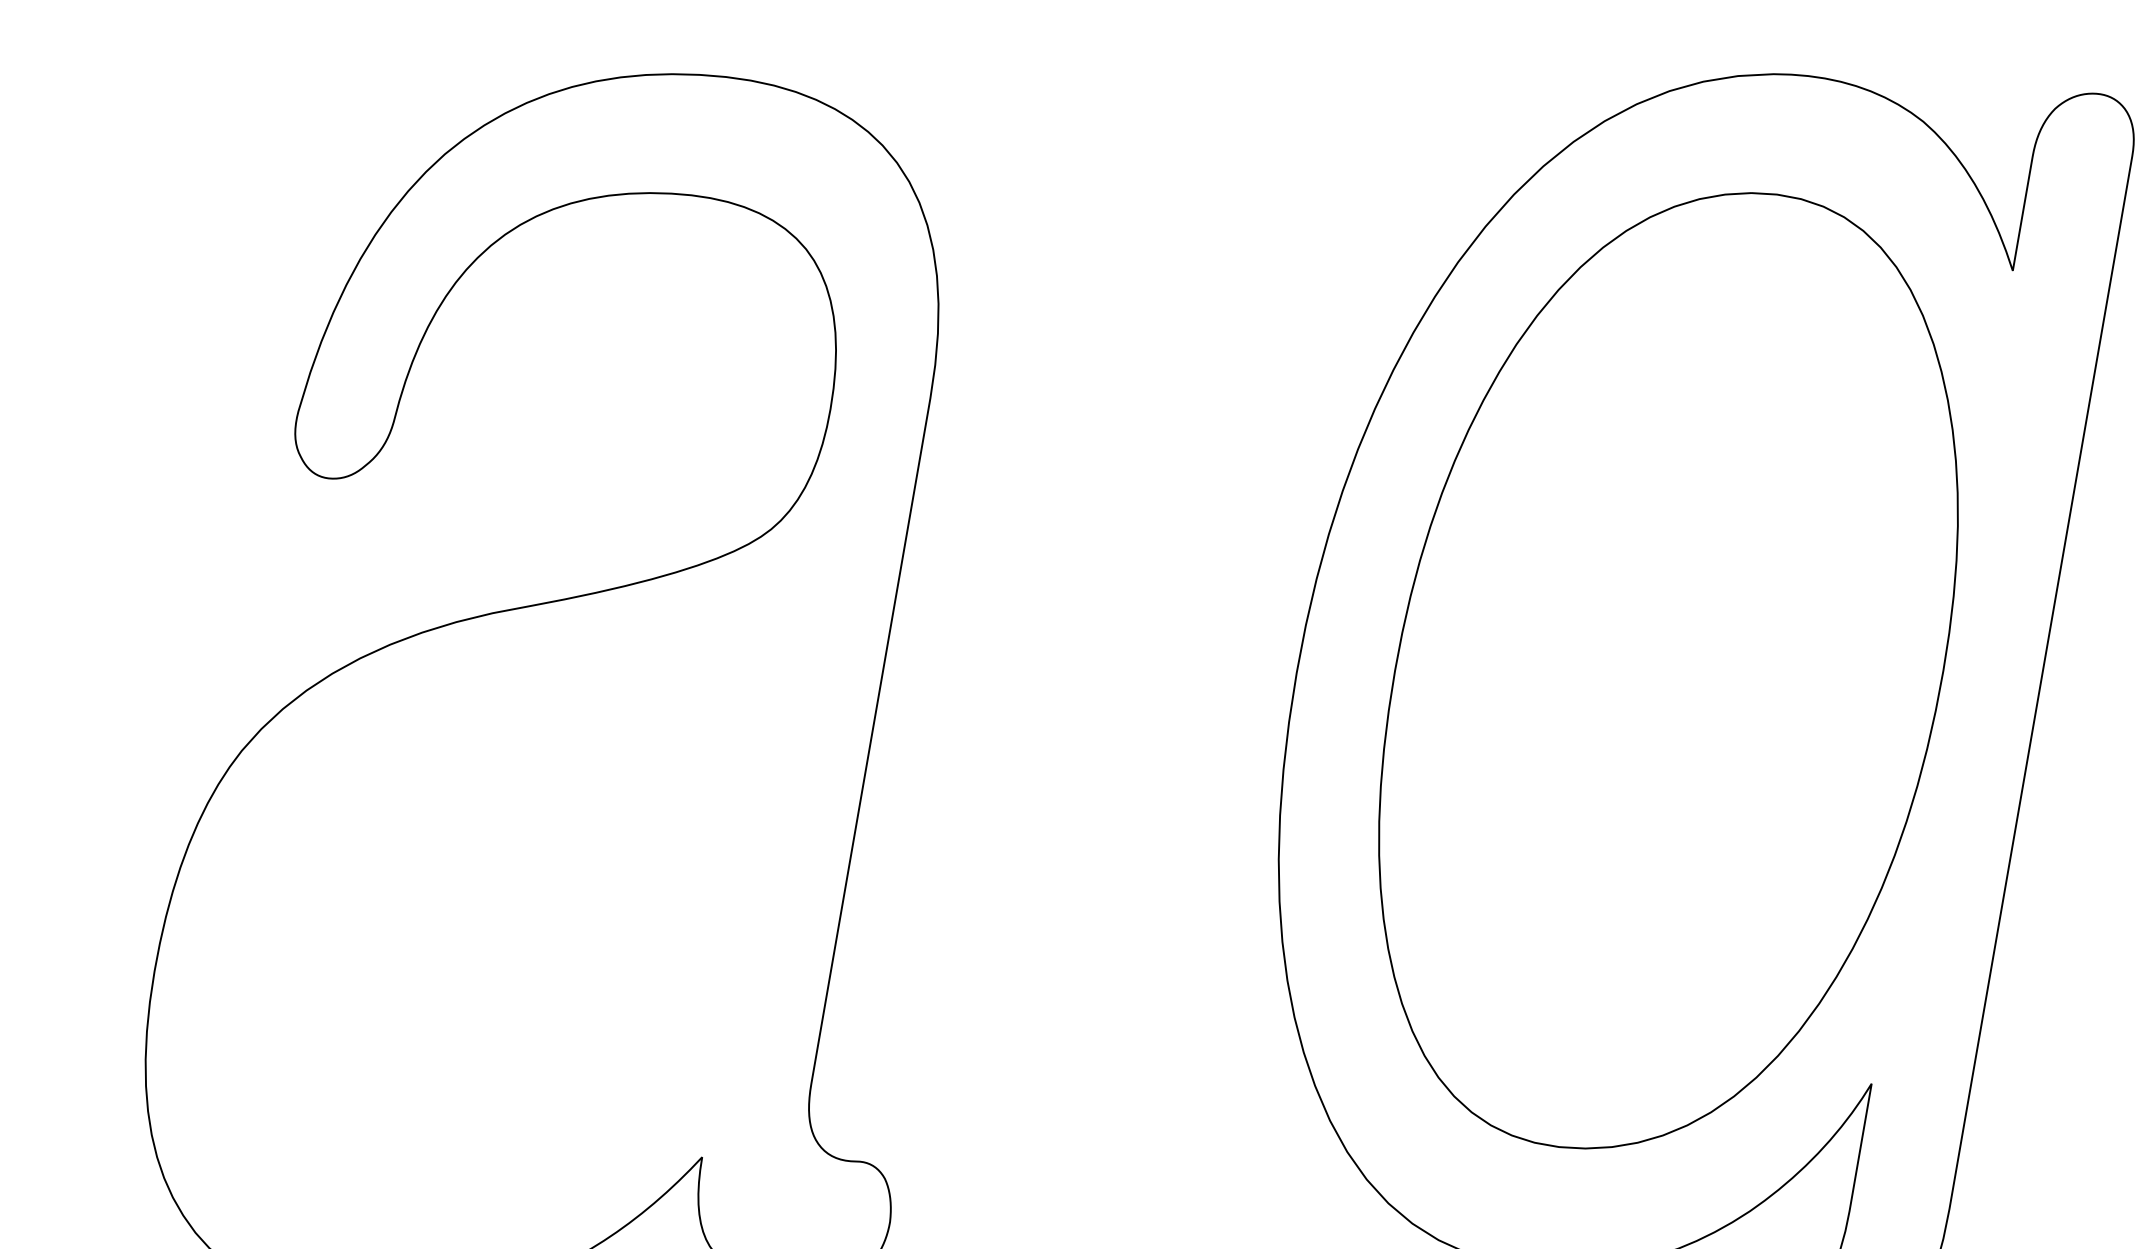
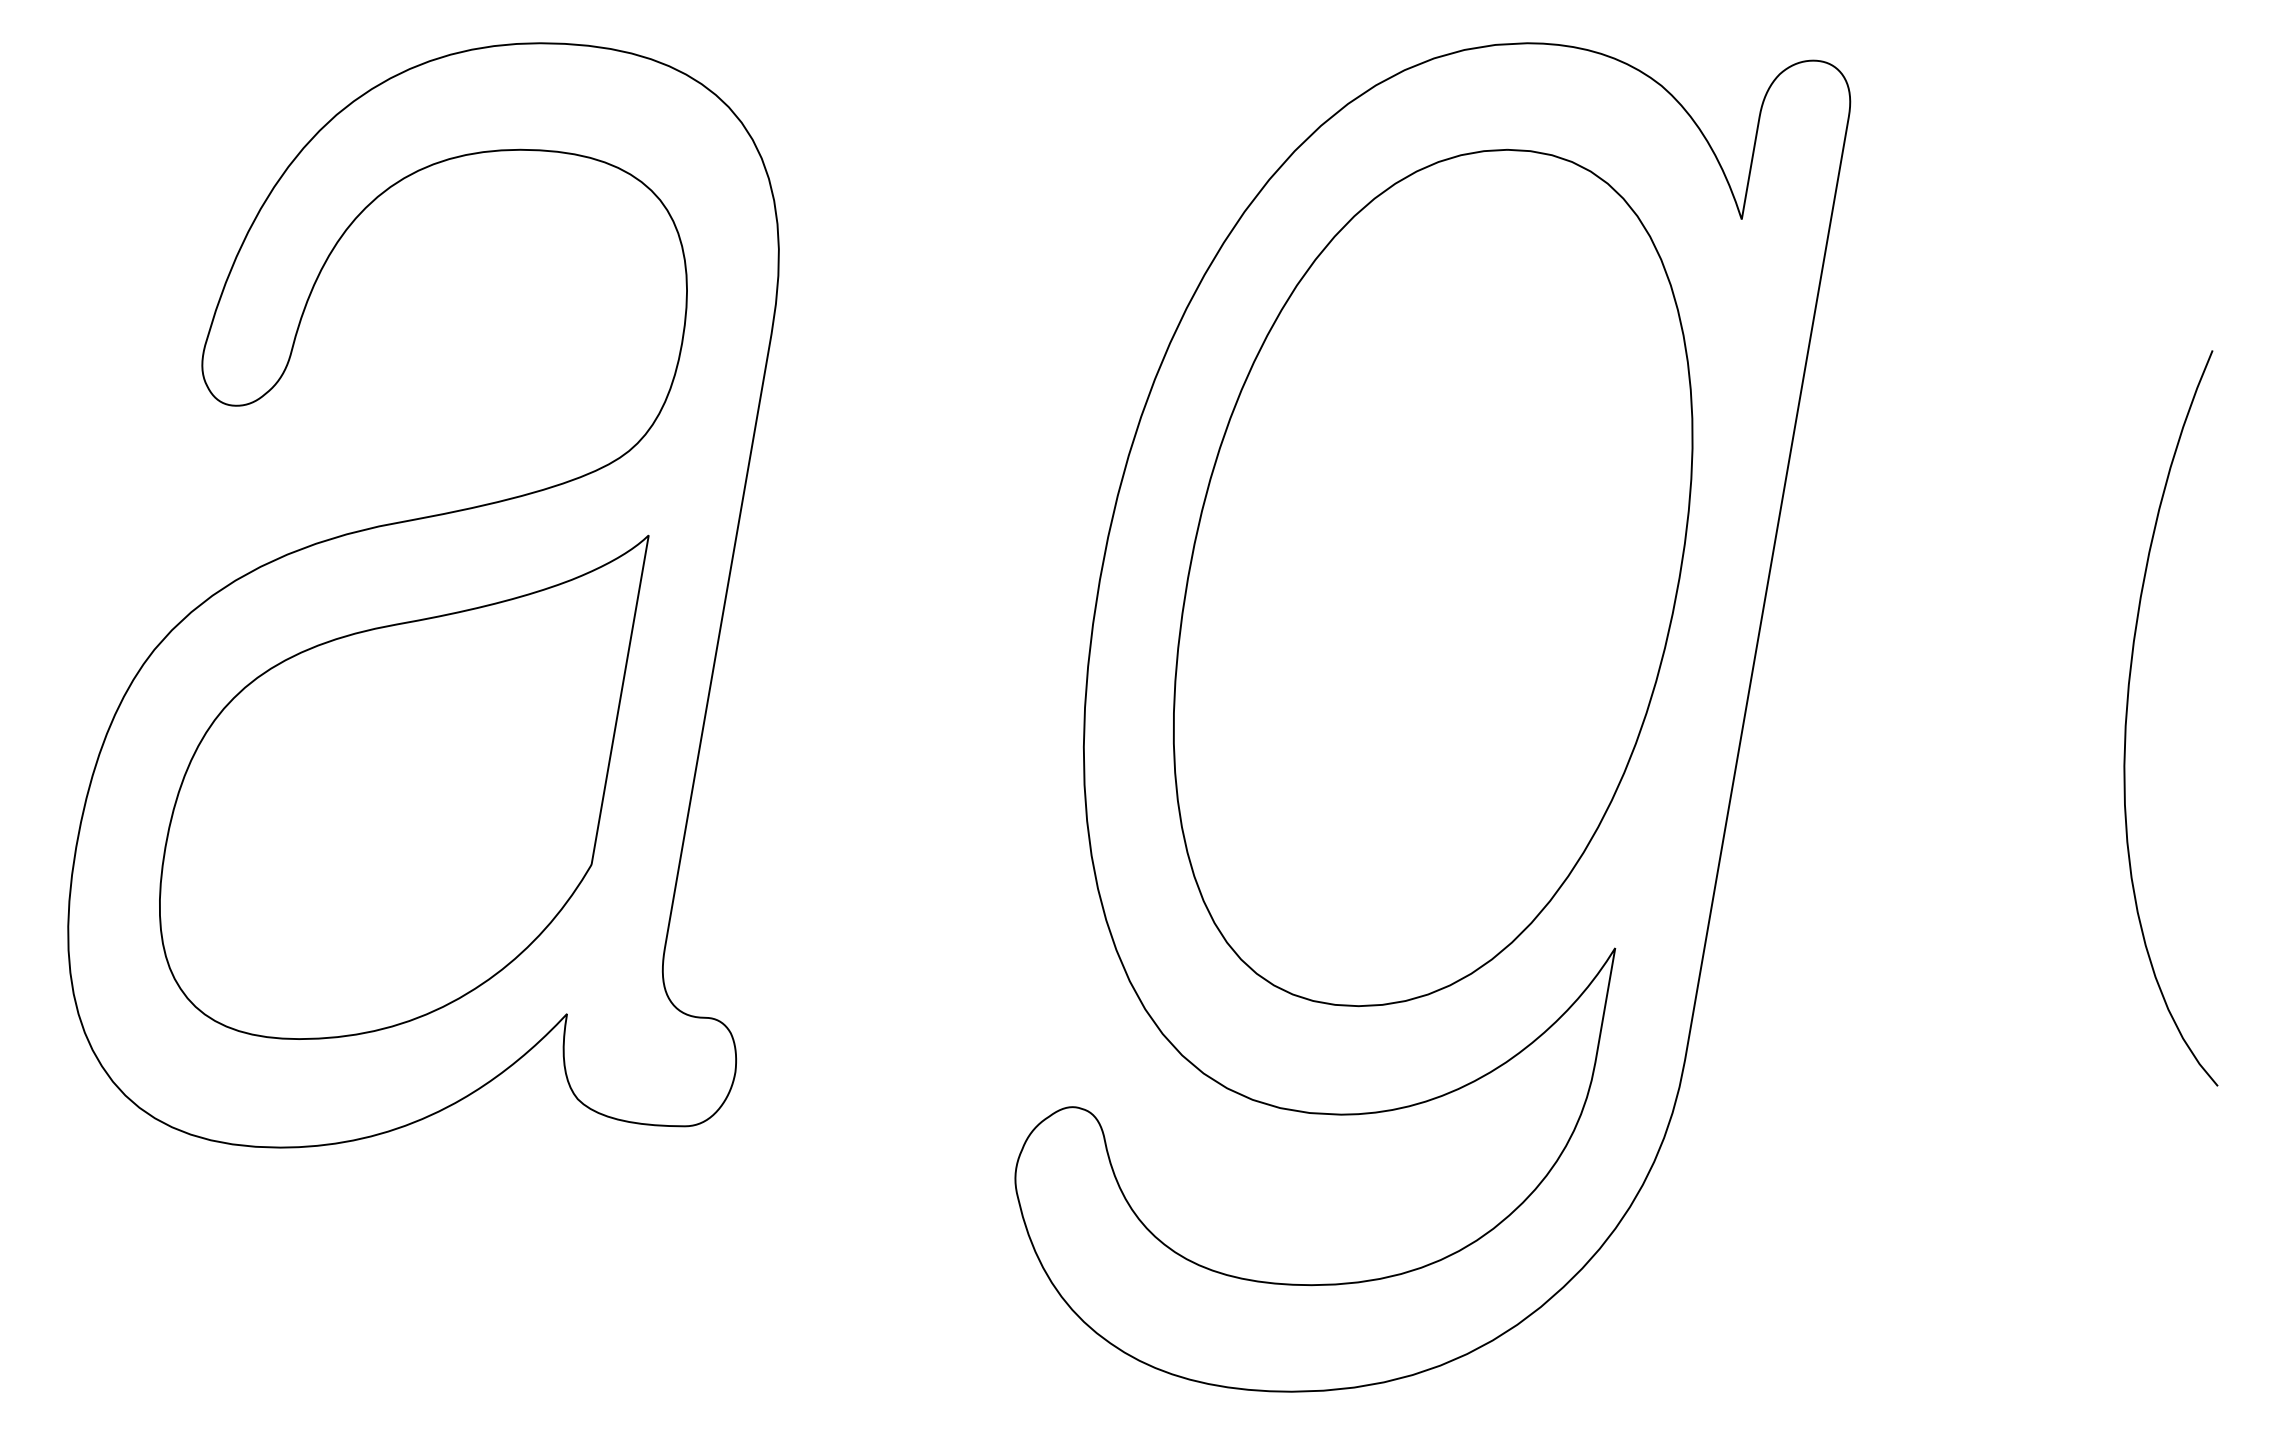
part: (520, 903) -> (404, 786), added

